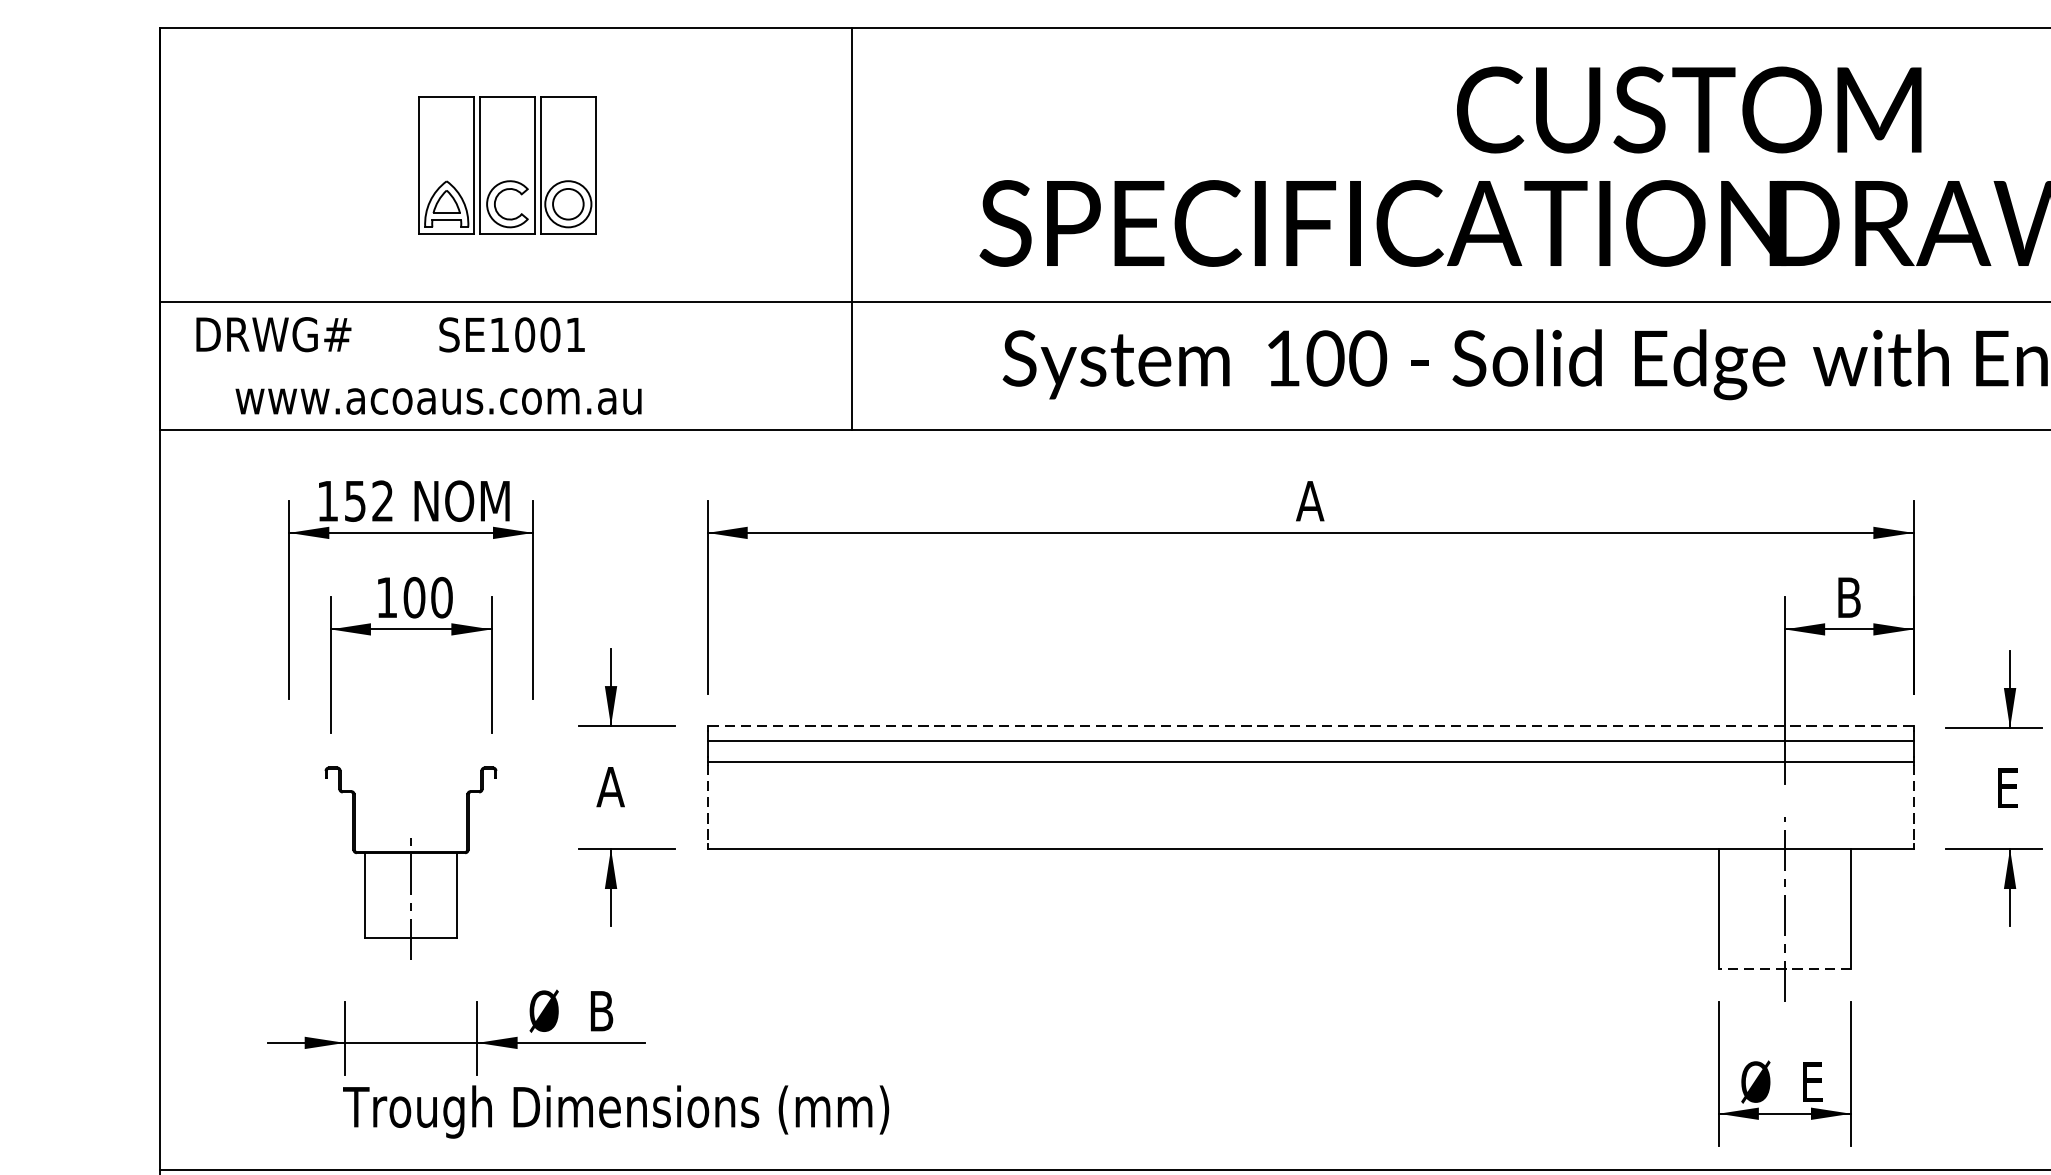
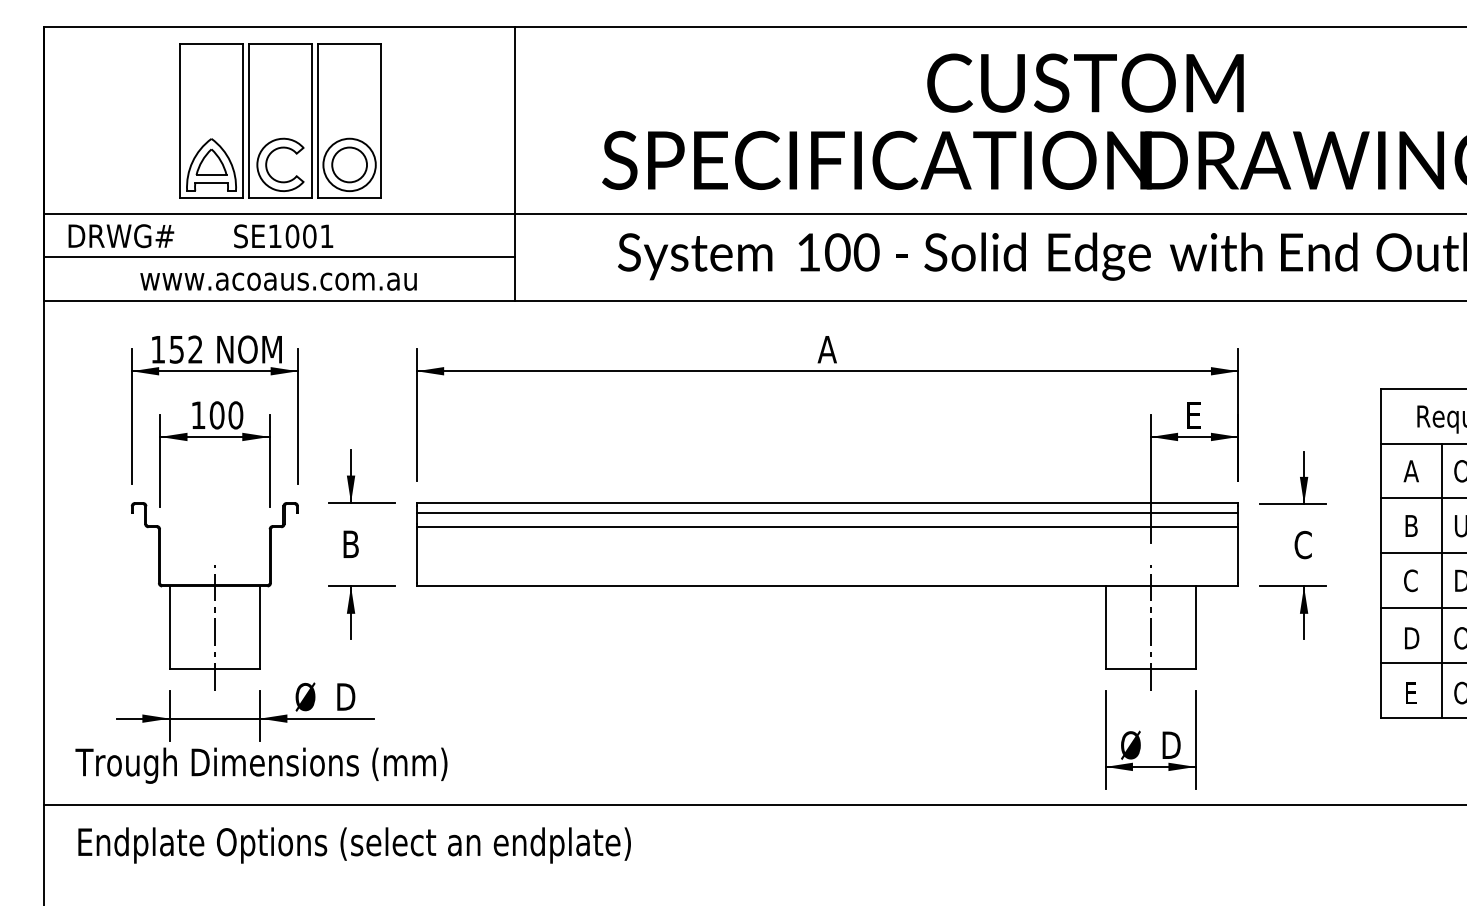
part: (507, 164) -> (280, 120), size x1.67
line: (506, 365) -> (279, 257), added
text: (438, 401) -> (278, 281), moved
text: (1849, 596) -> (1194, 414), B -> E
line: (1310, 725) -> (827, 502), dashed -> solid
text: (610, 785) -> (350, 543), A -> B
text: (2007, 787) -> (1302, 544), E -> C
line: (707, 804) -> (416, 556), dashed -> solid
line: (1913, 804) -> (1238, 556), dashed -> solid
part: (410, 863) -> (214, 596), size x1.43
line: (1784, 969) -> (1150, 668), dashed -> solid
text: (605, 1010) -> (347, 696), B -> D
text: (1815, 1080) -> (1171, 744), E -> D
text: (616, 1111) -> (261, 765), moved

